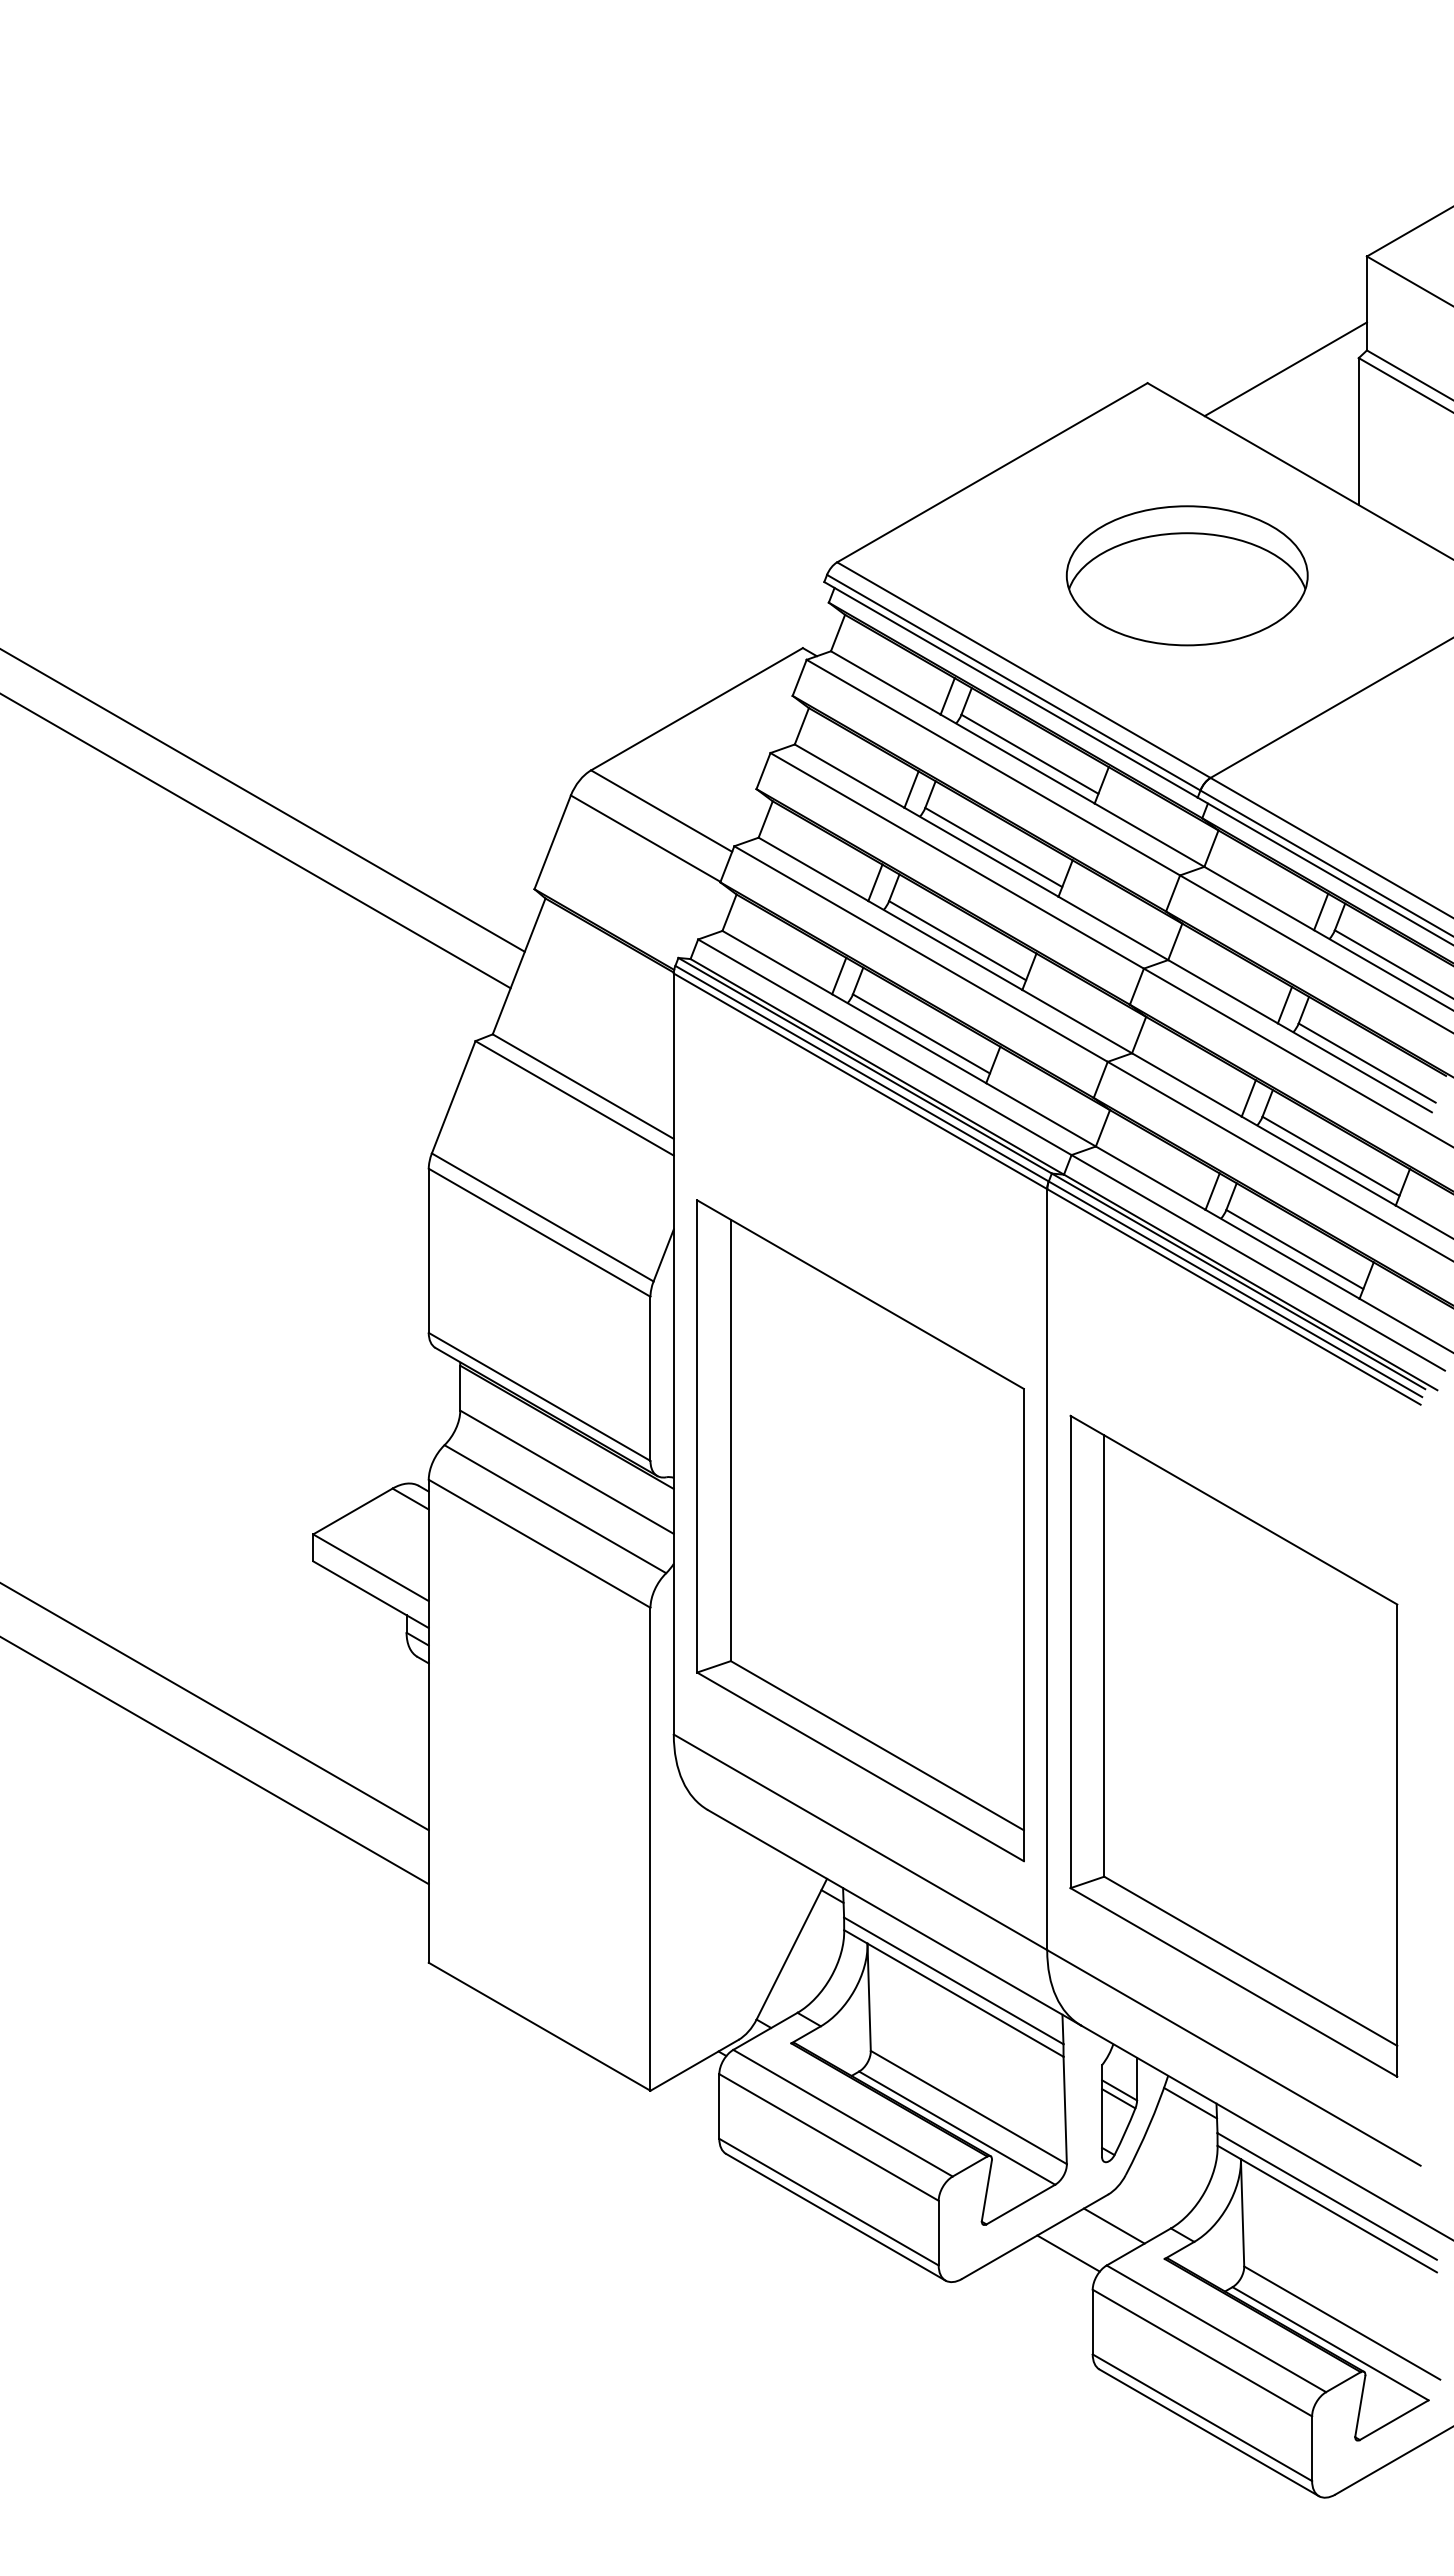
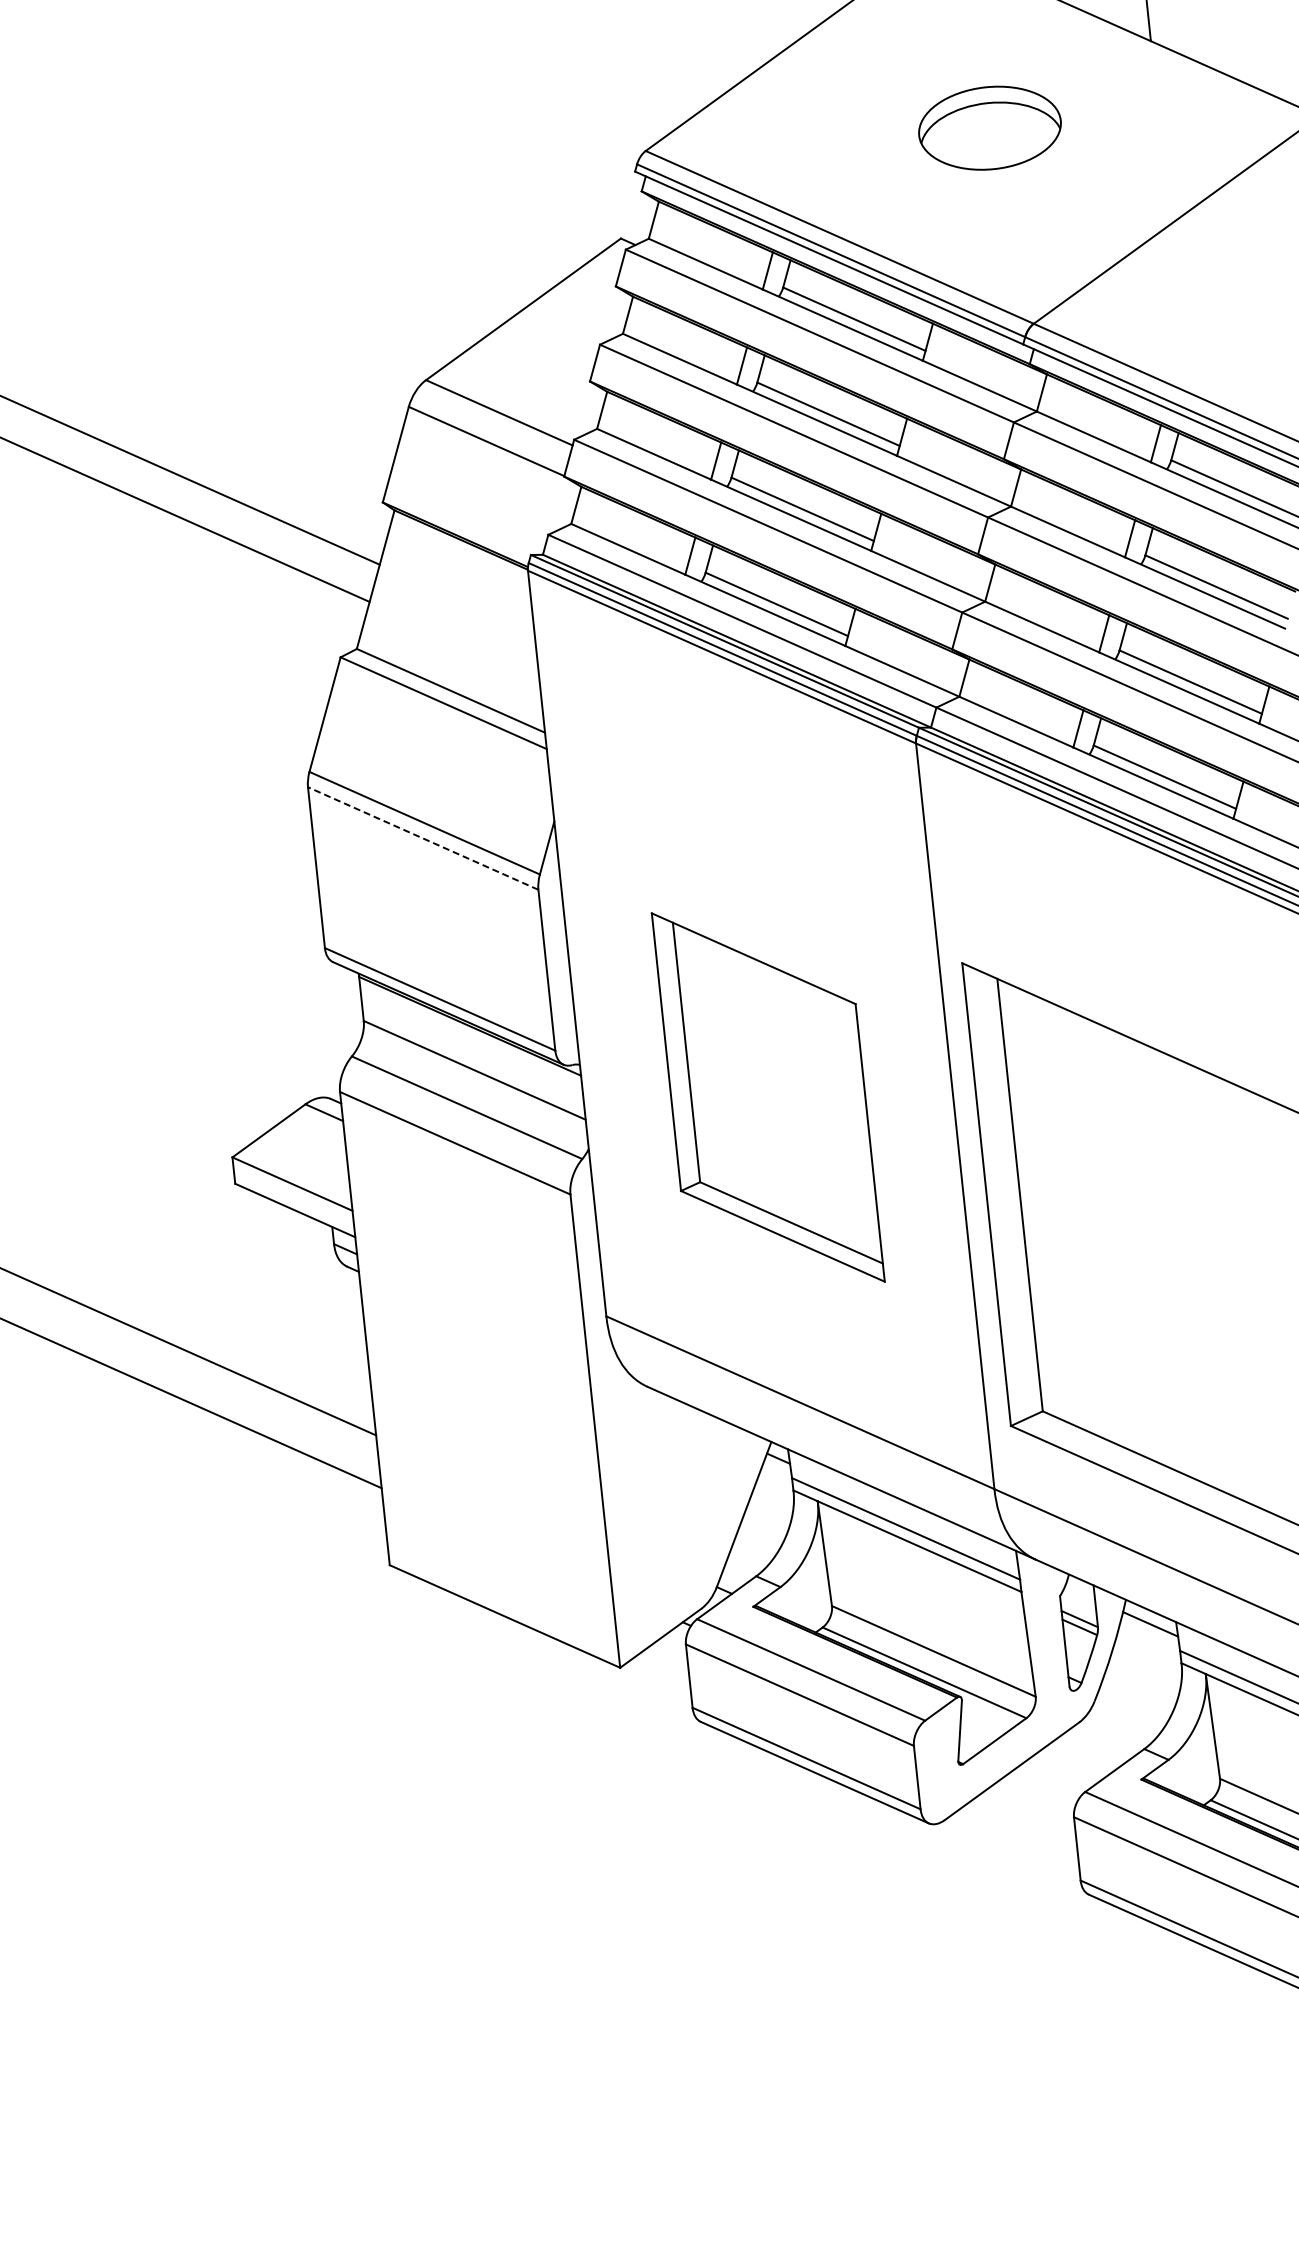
part: (1186, 575) -> (989, 127), size x0.6
line: (539, 1232) -> (423, 838), solid -> dashed
part: (860, 1530) -> (768, 1097), size x0.6
line: (1113, 2225) -> (1087, 1752), removed
line: (1068, 2253) -> (1046, 1784), removed

